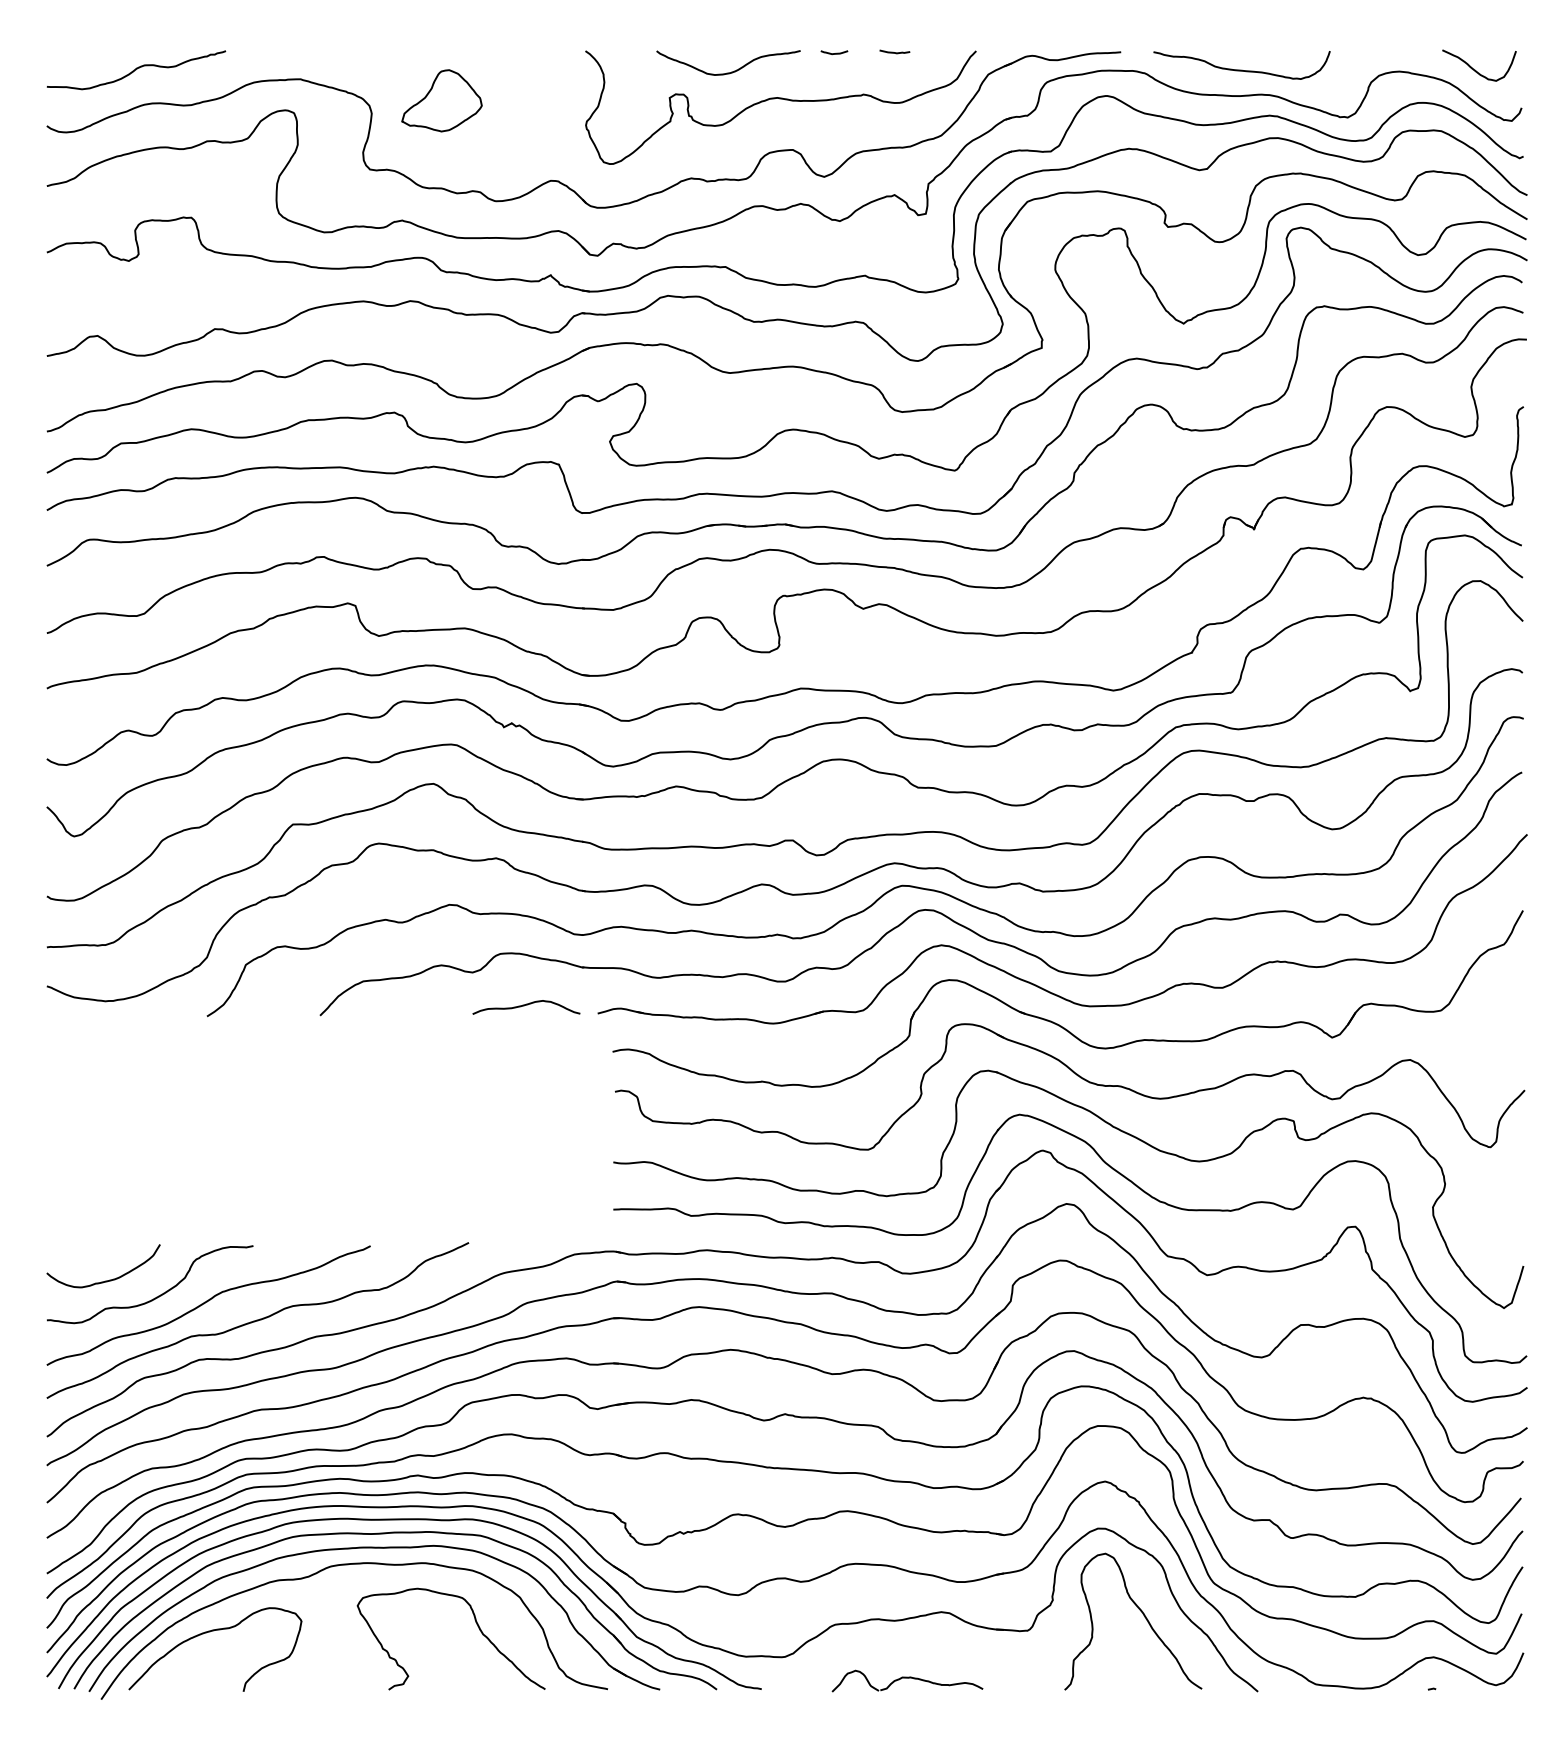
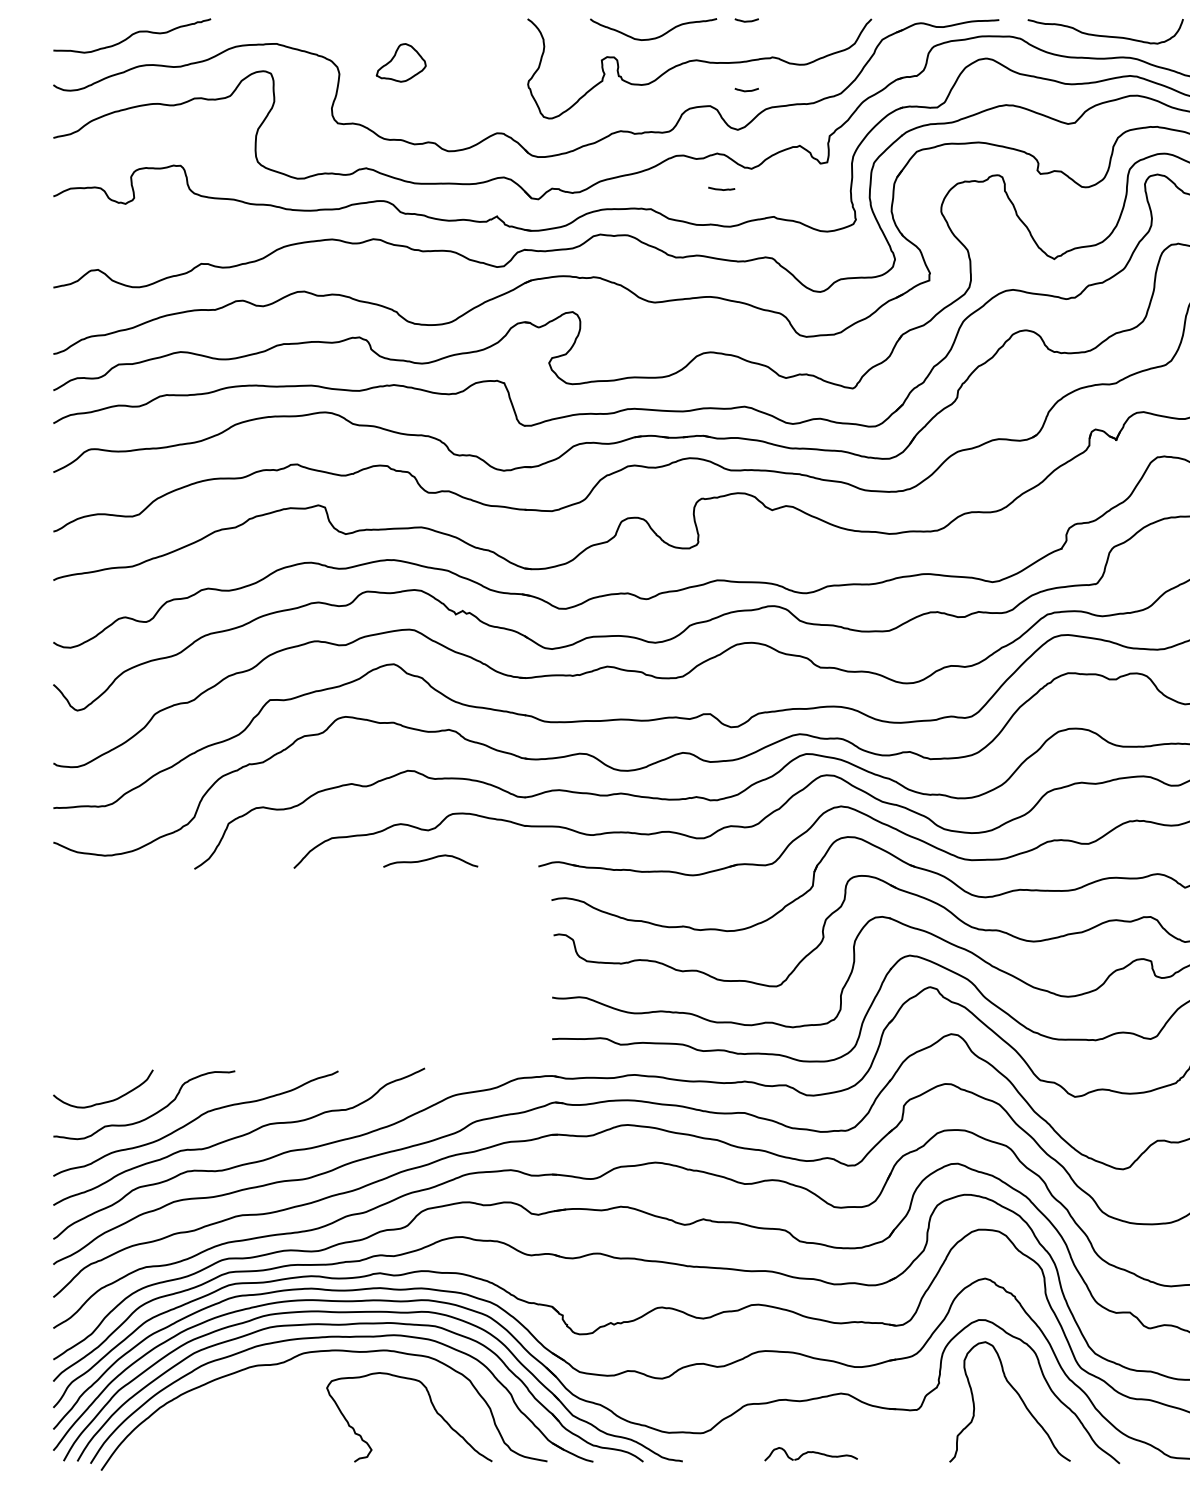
curve: (893, 51) -> (720, 188), moved
part: (441, 100) -> (400, 62), size x0.7
curve: (834, 132) -> (746, 90), added
curve: (526, 1005) -> (430, 859), moved
curve: (210, 1632) -> (197, 1411), removed
part: (907, 1680) -> (811, 1453), size x0.7

